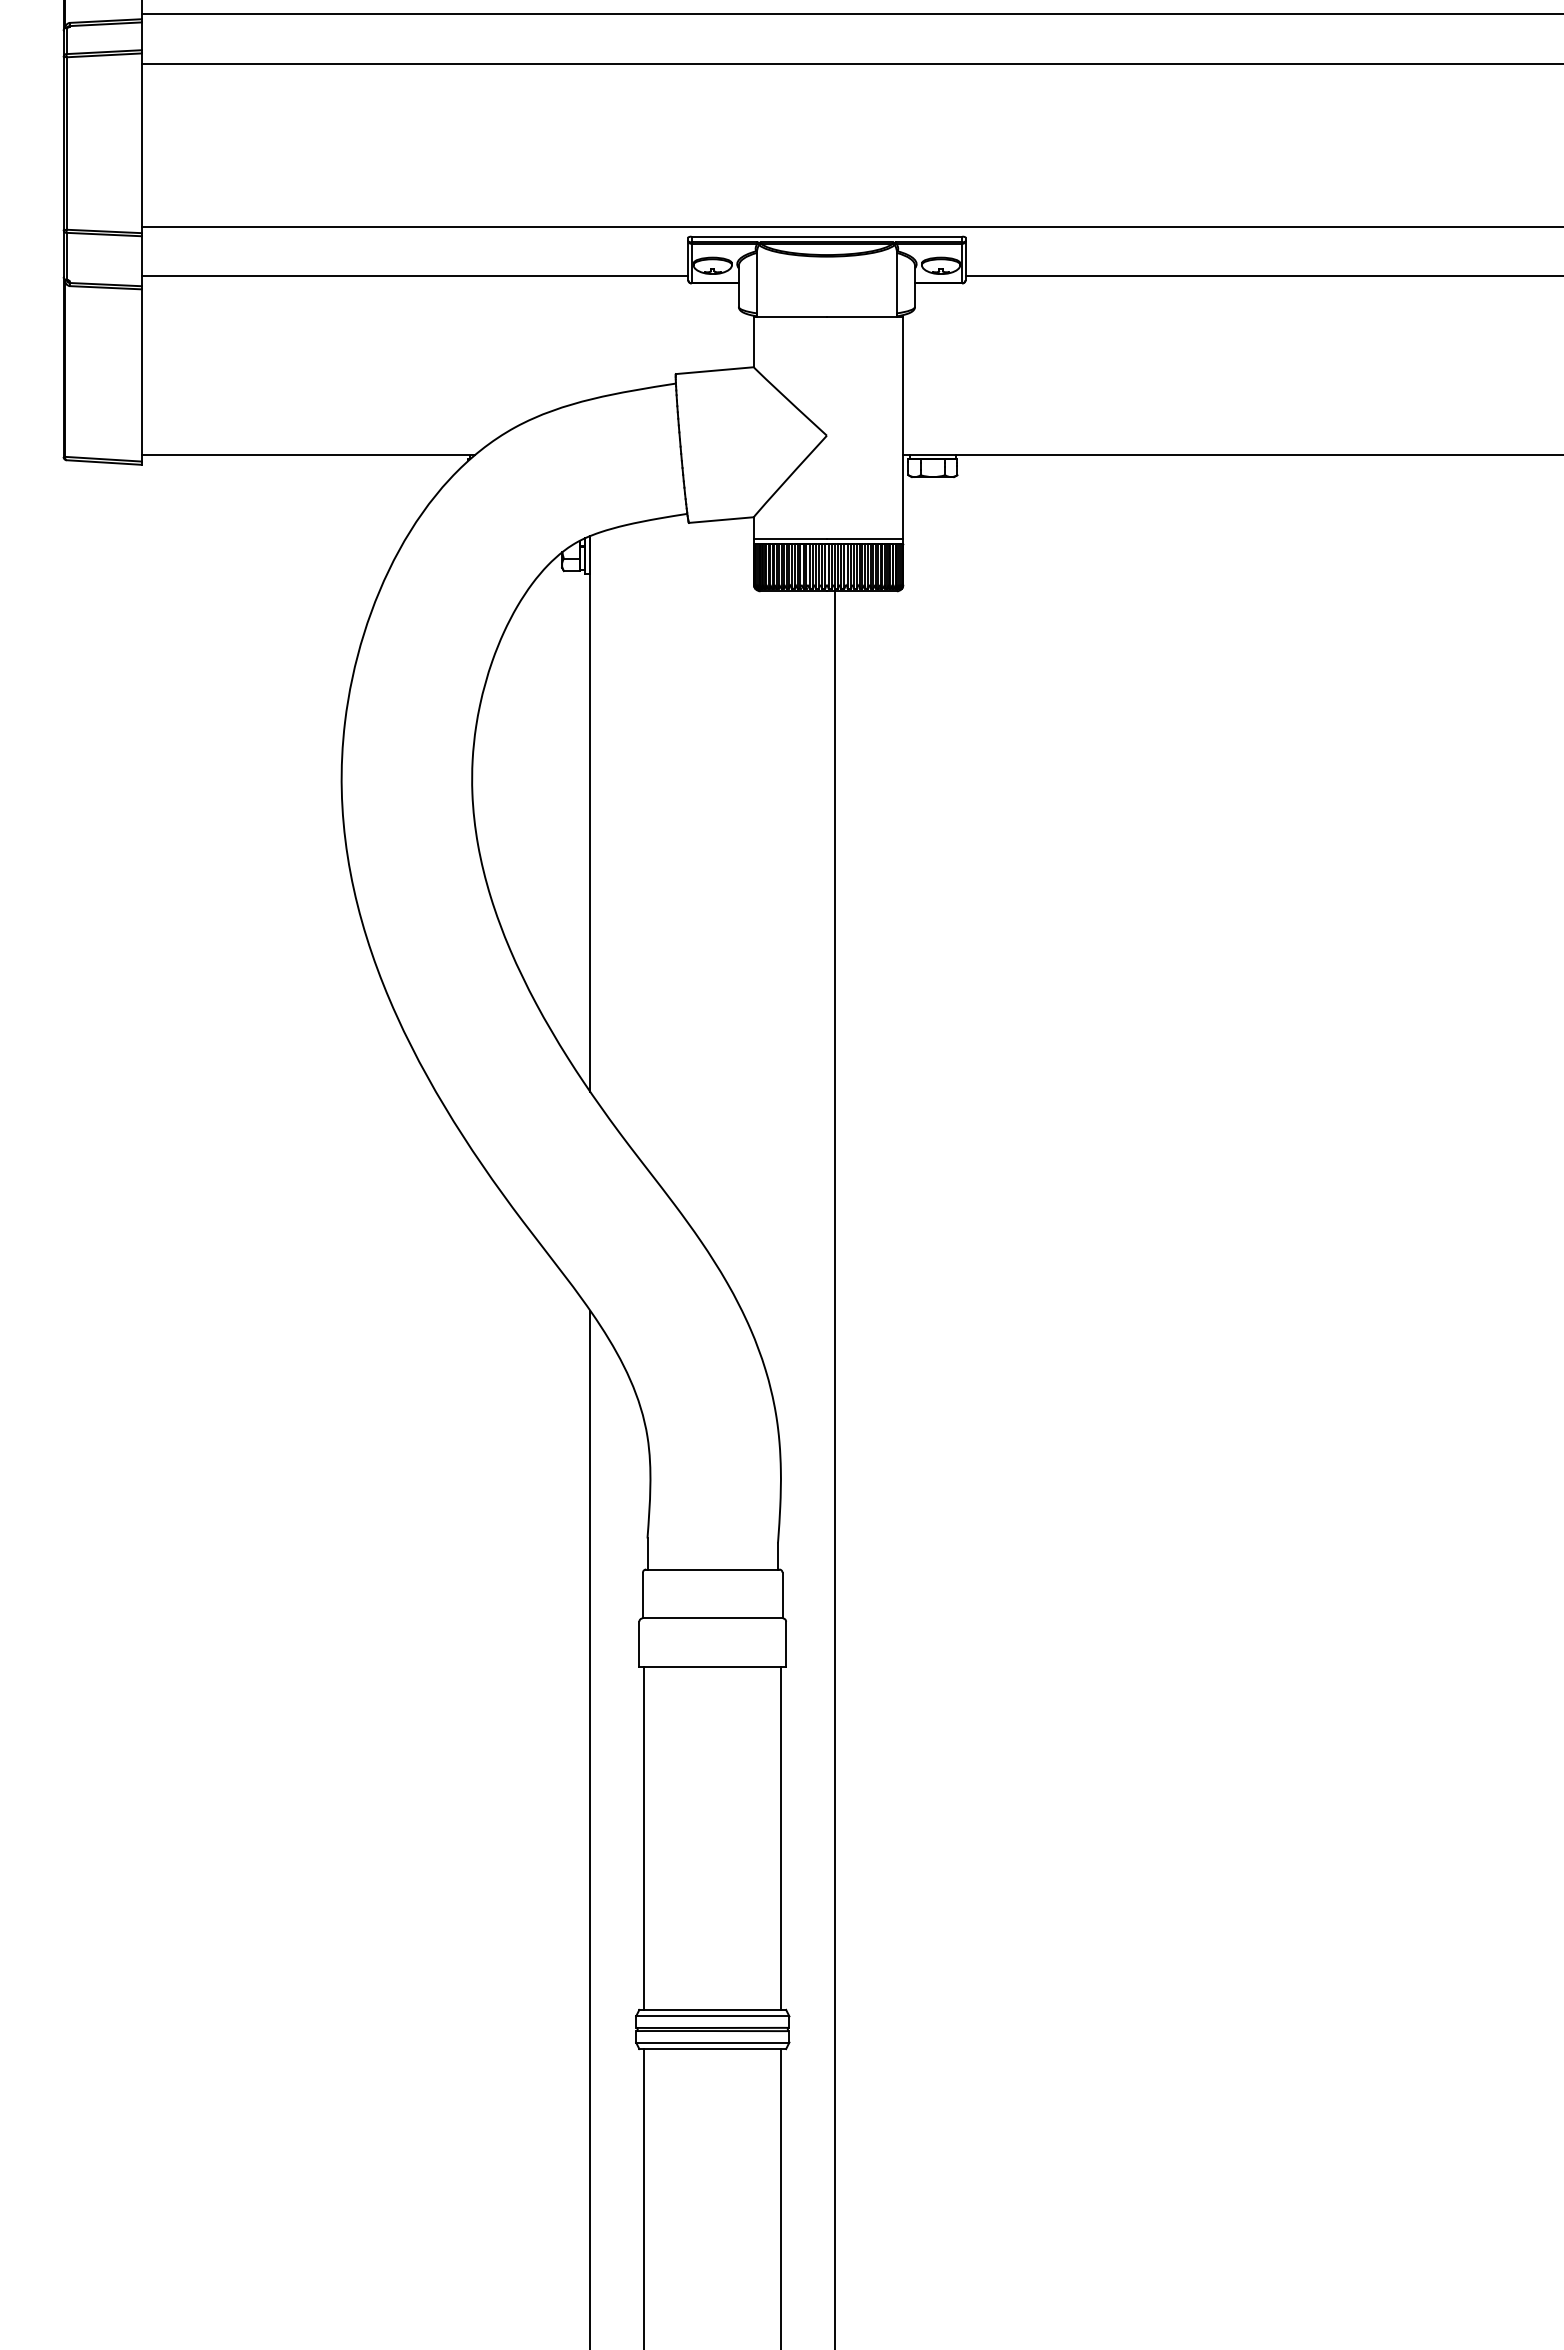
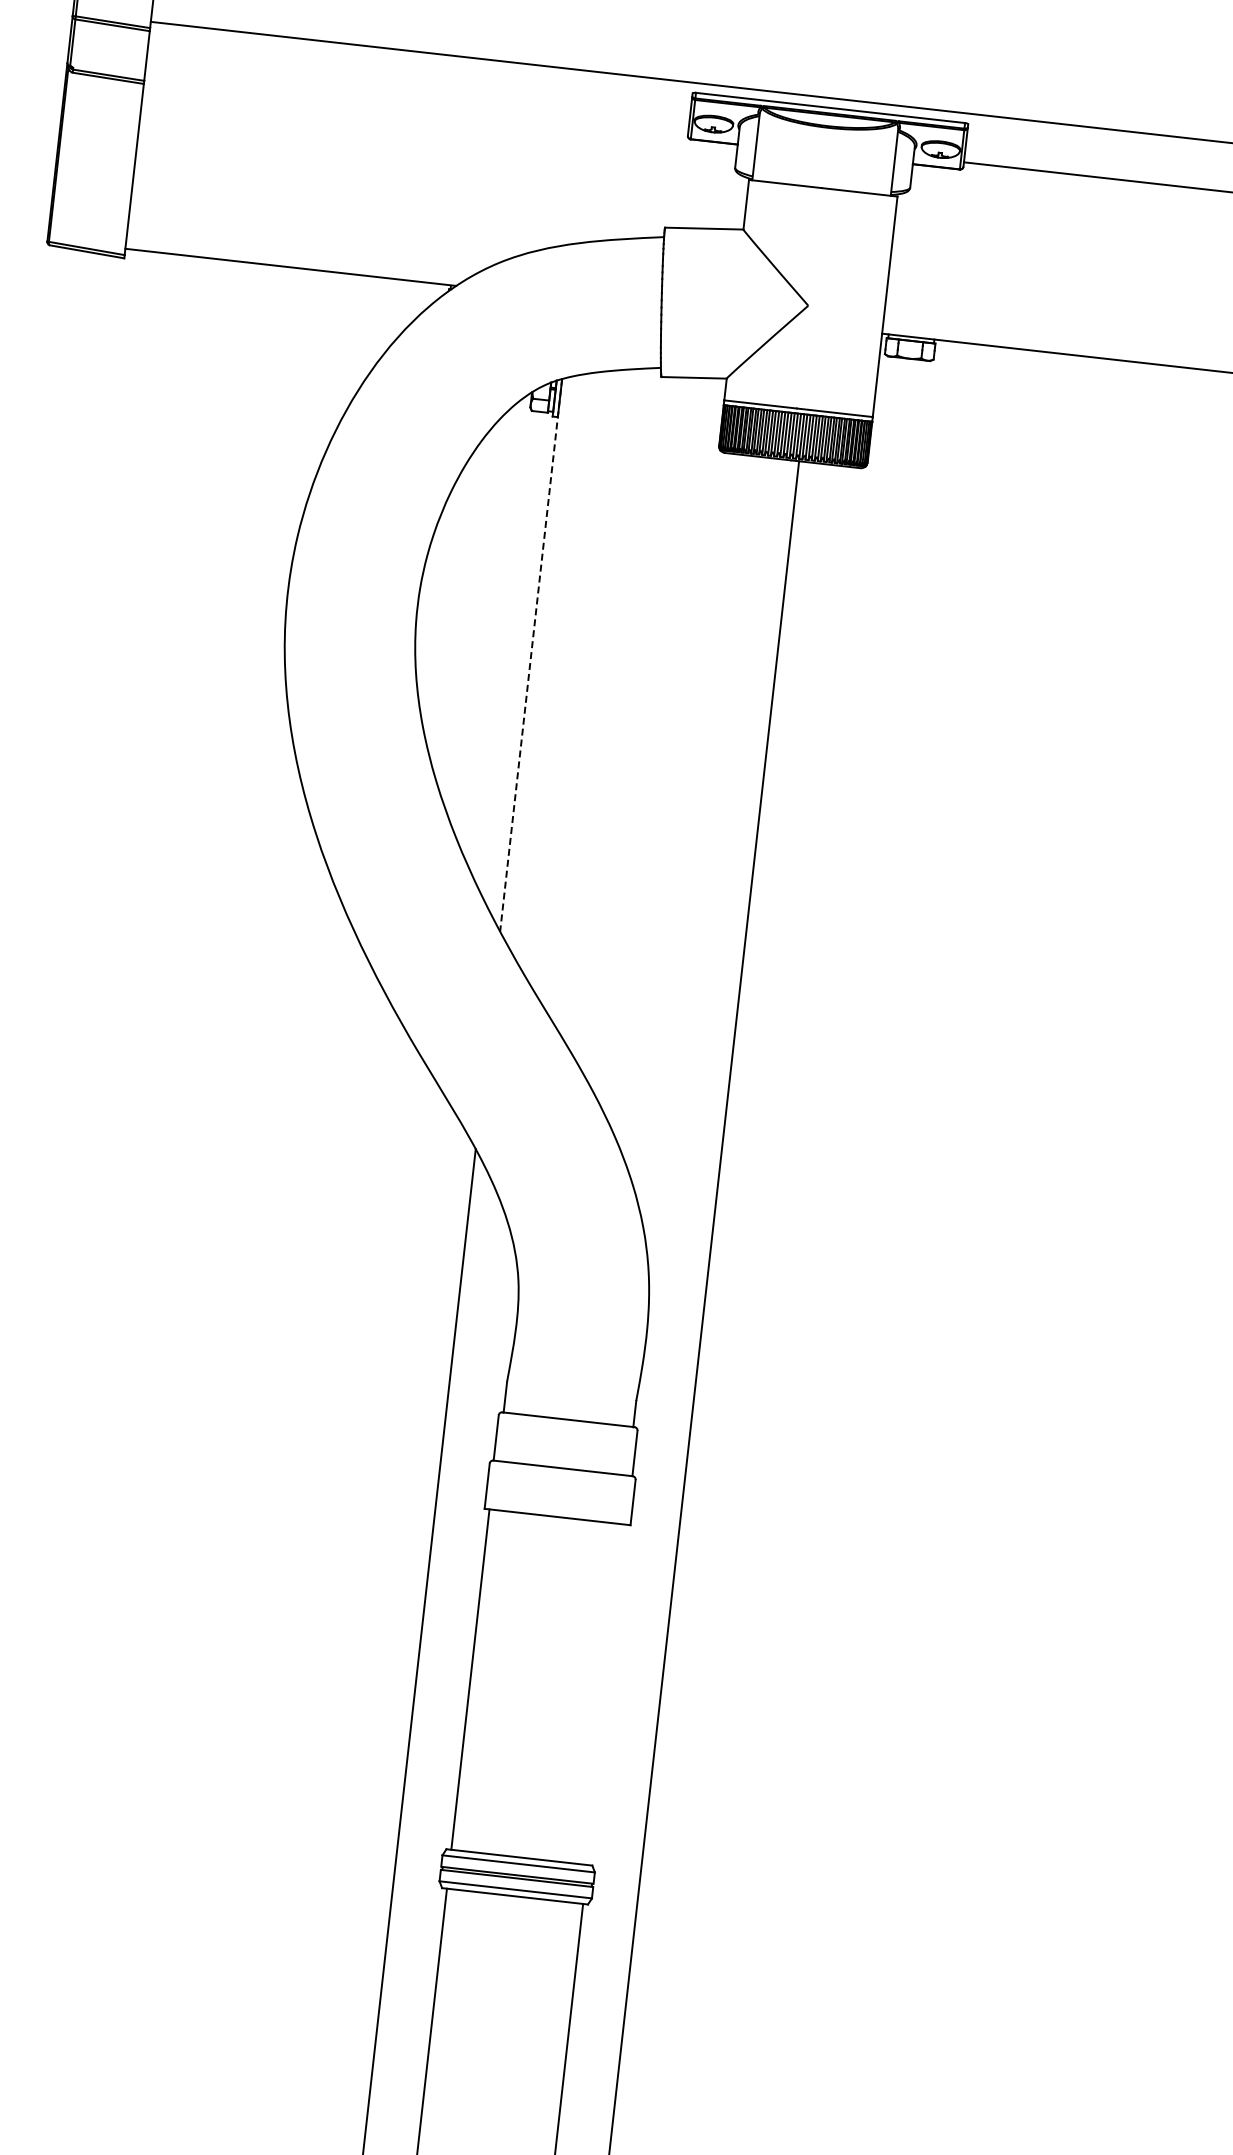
line: (414, 275) -> (416, 100), removed
line: (590, 814) -> (531, 655), solid -> dashed
line: (781, 1838) -> (606, 1694), removed

